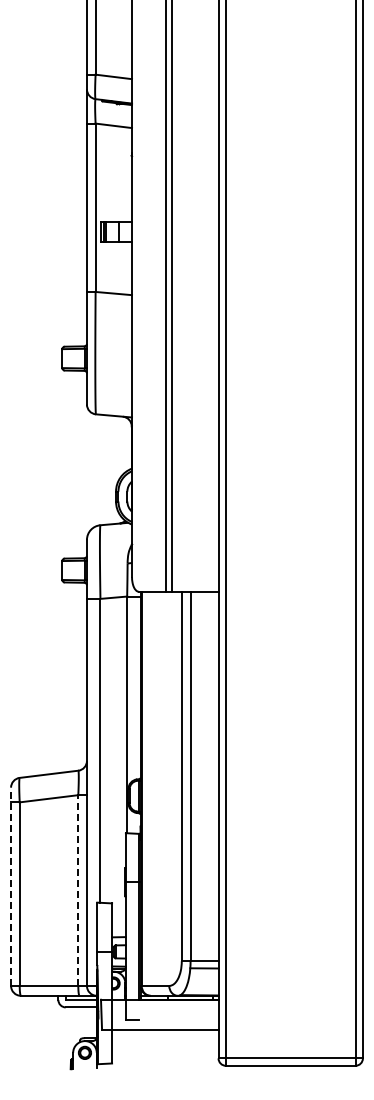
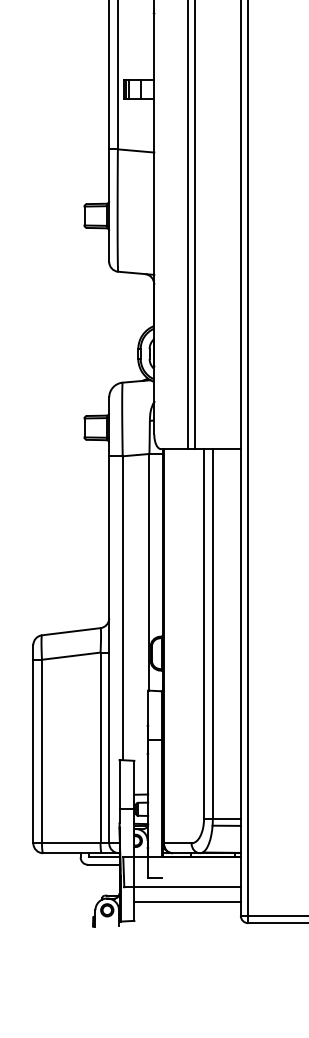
line: (11, 886) -> (33, 743), dashed -> solid
line: (78, 890) -> (100, 747), dashed -> solid
line: (165, 1044) -> (187, 901), added

